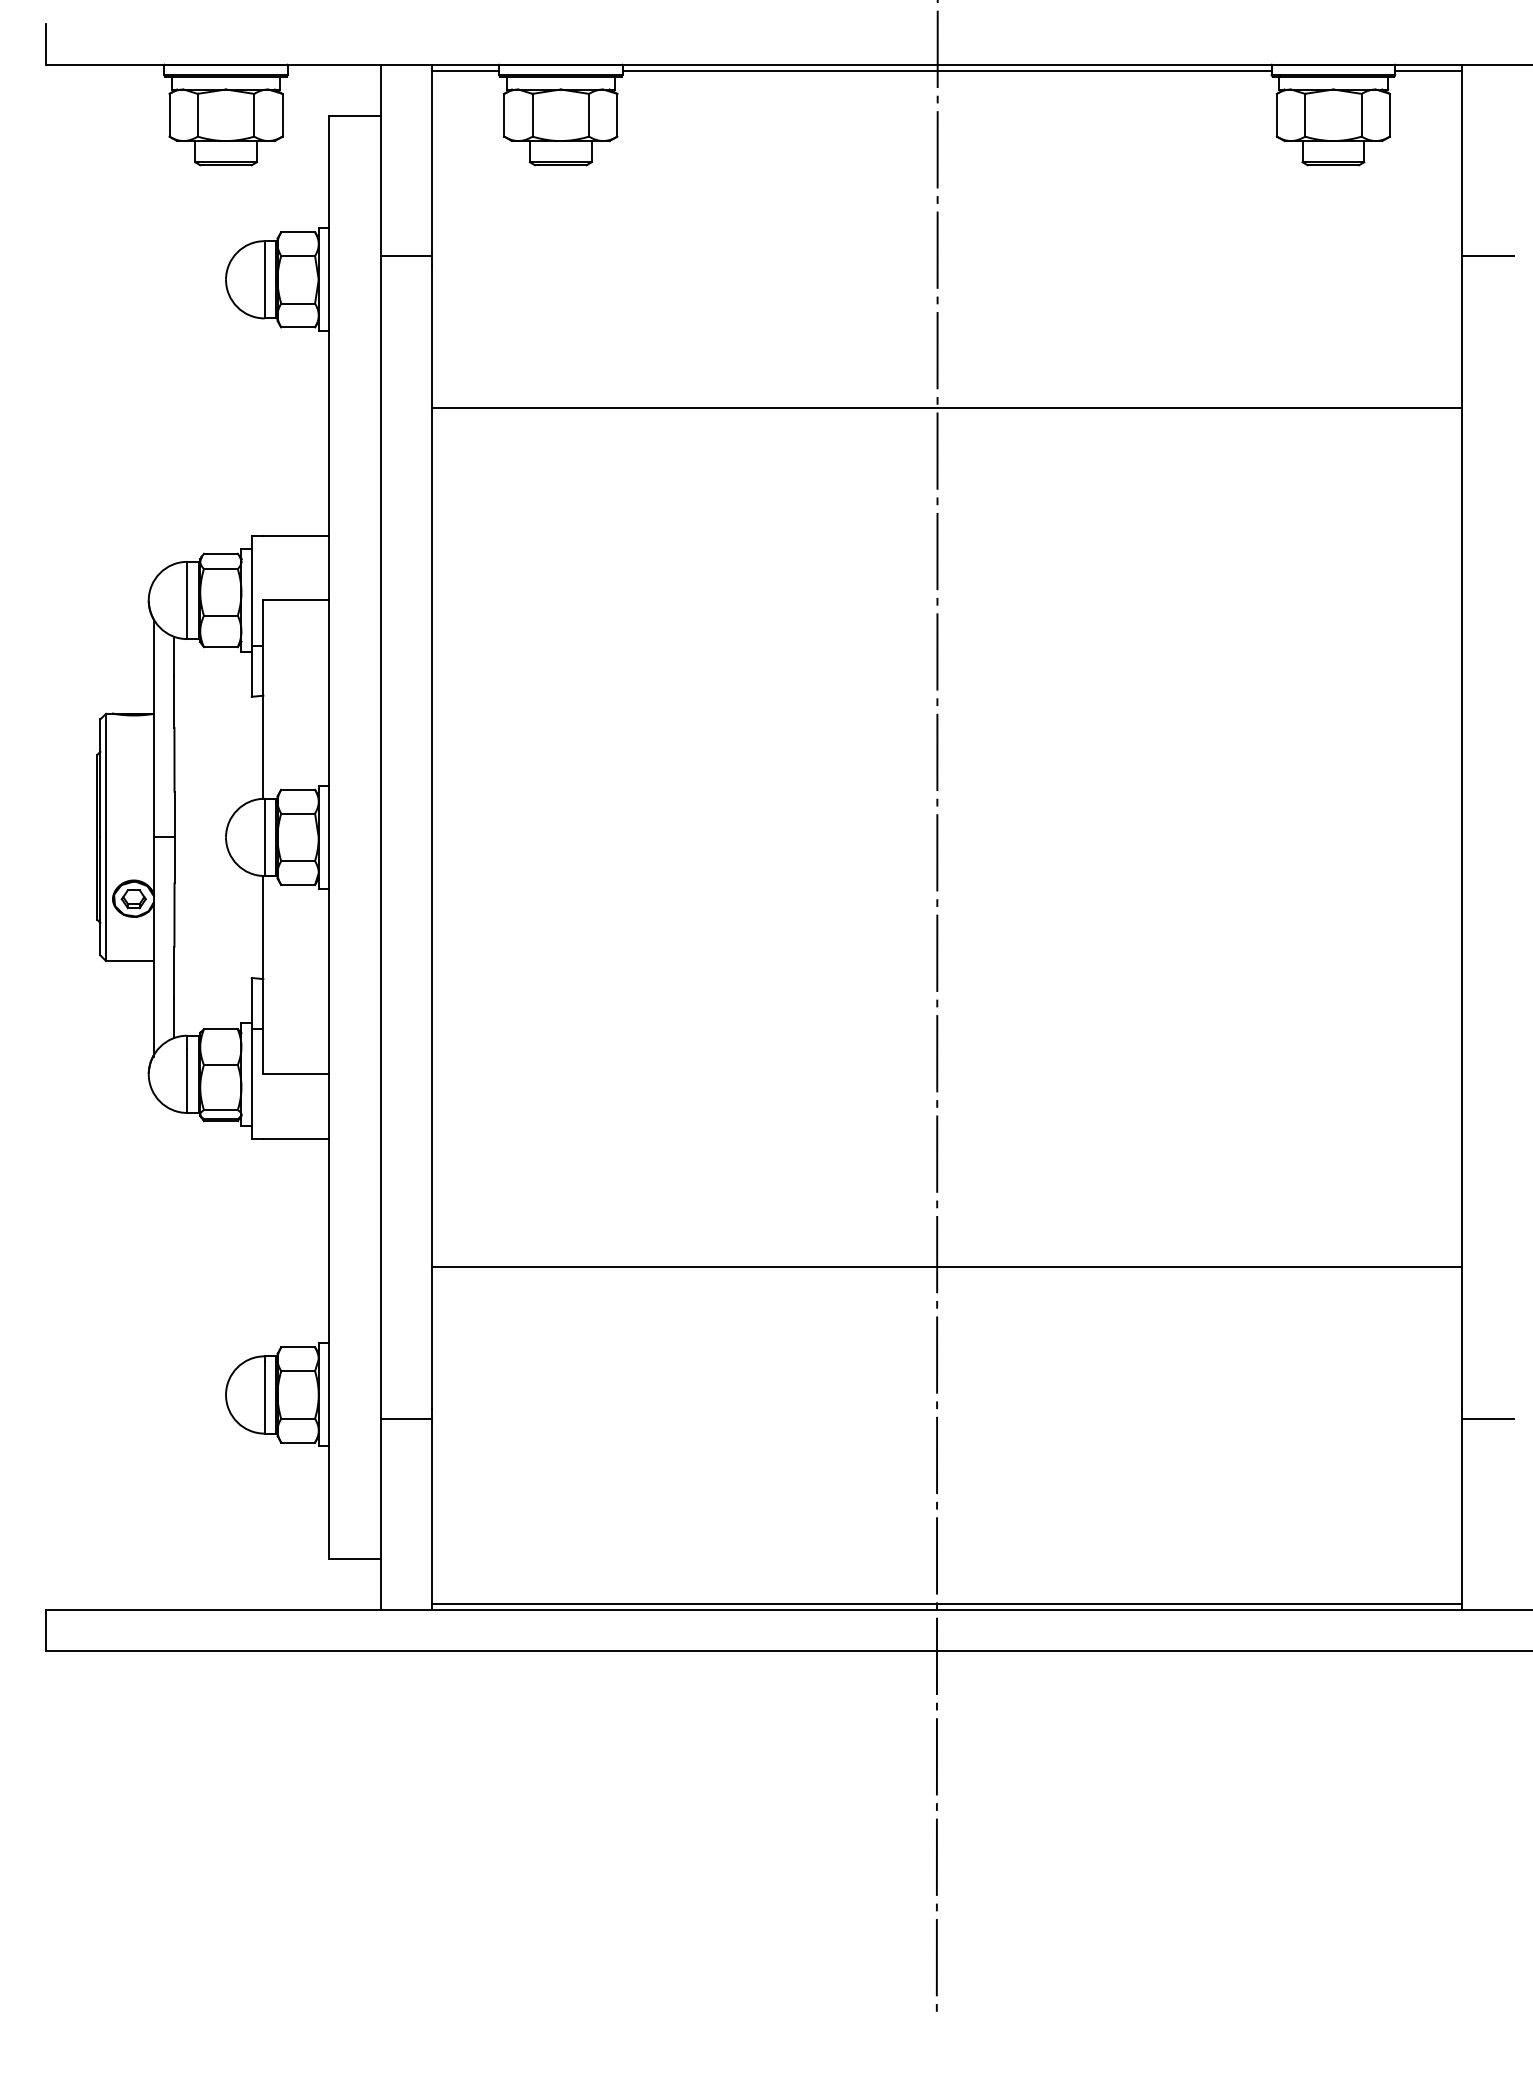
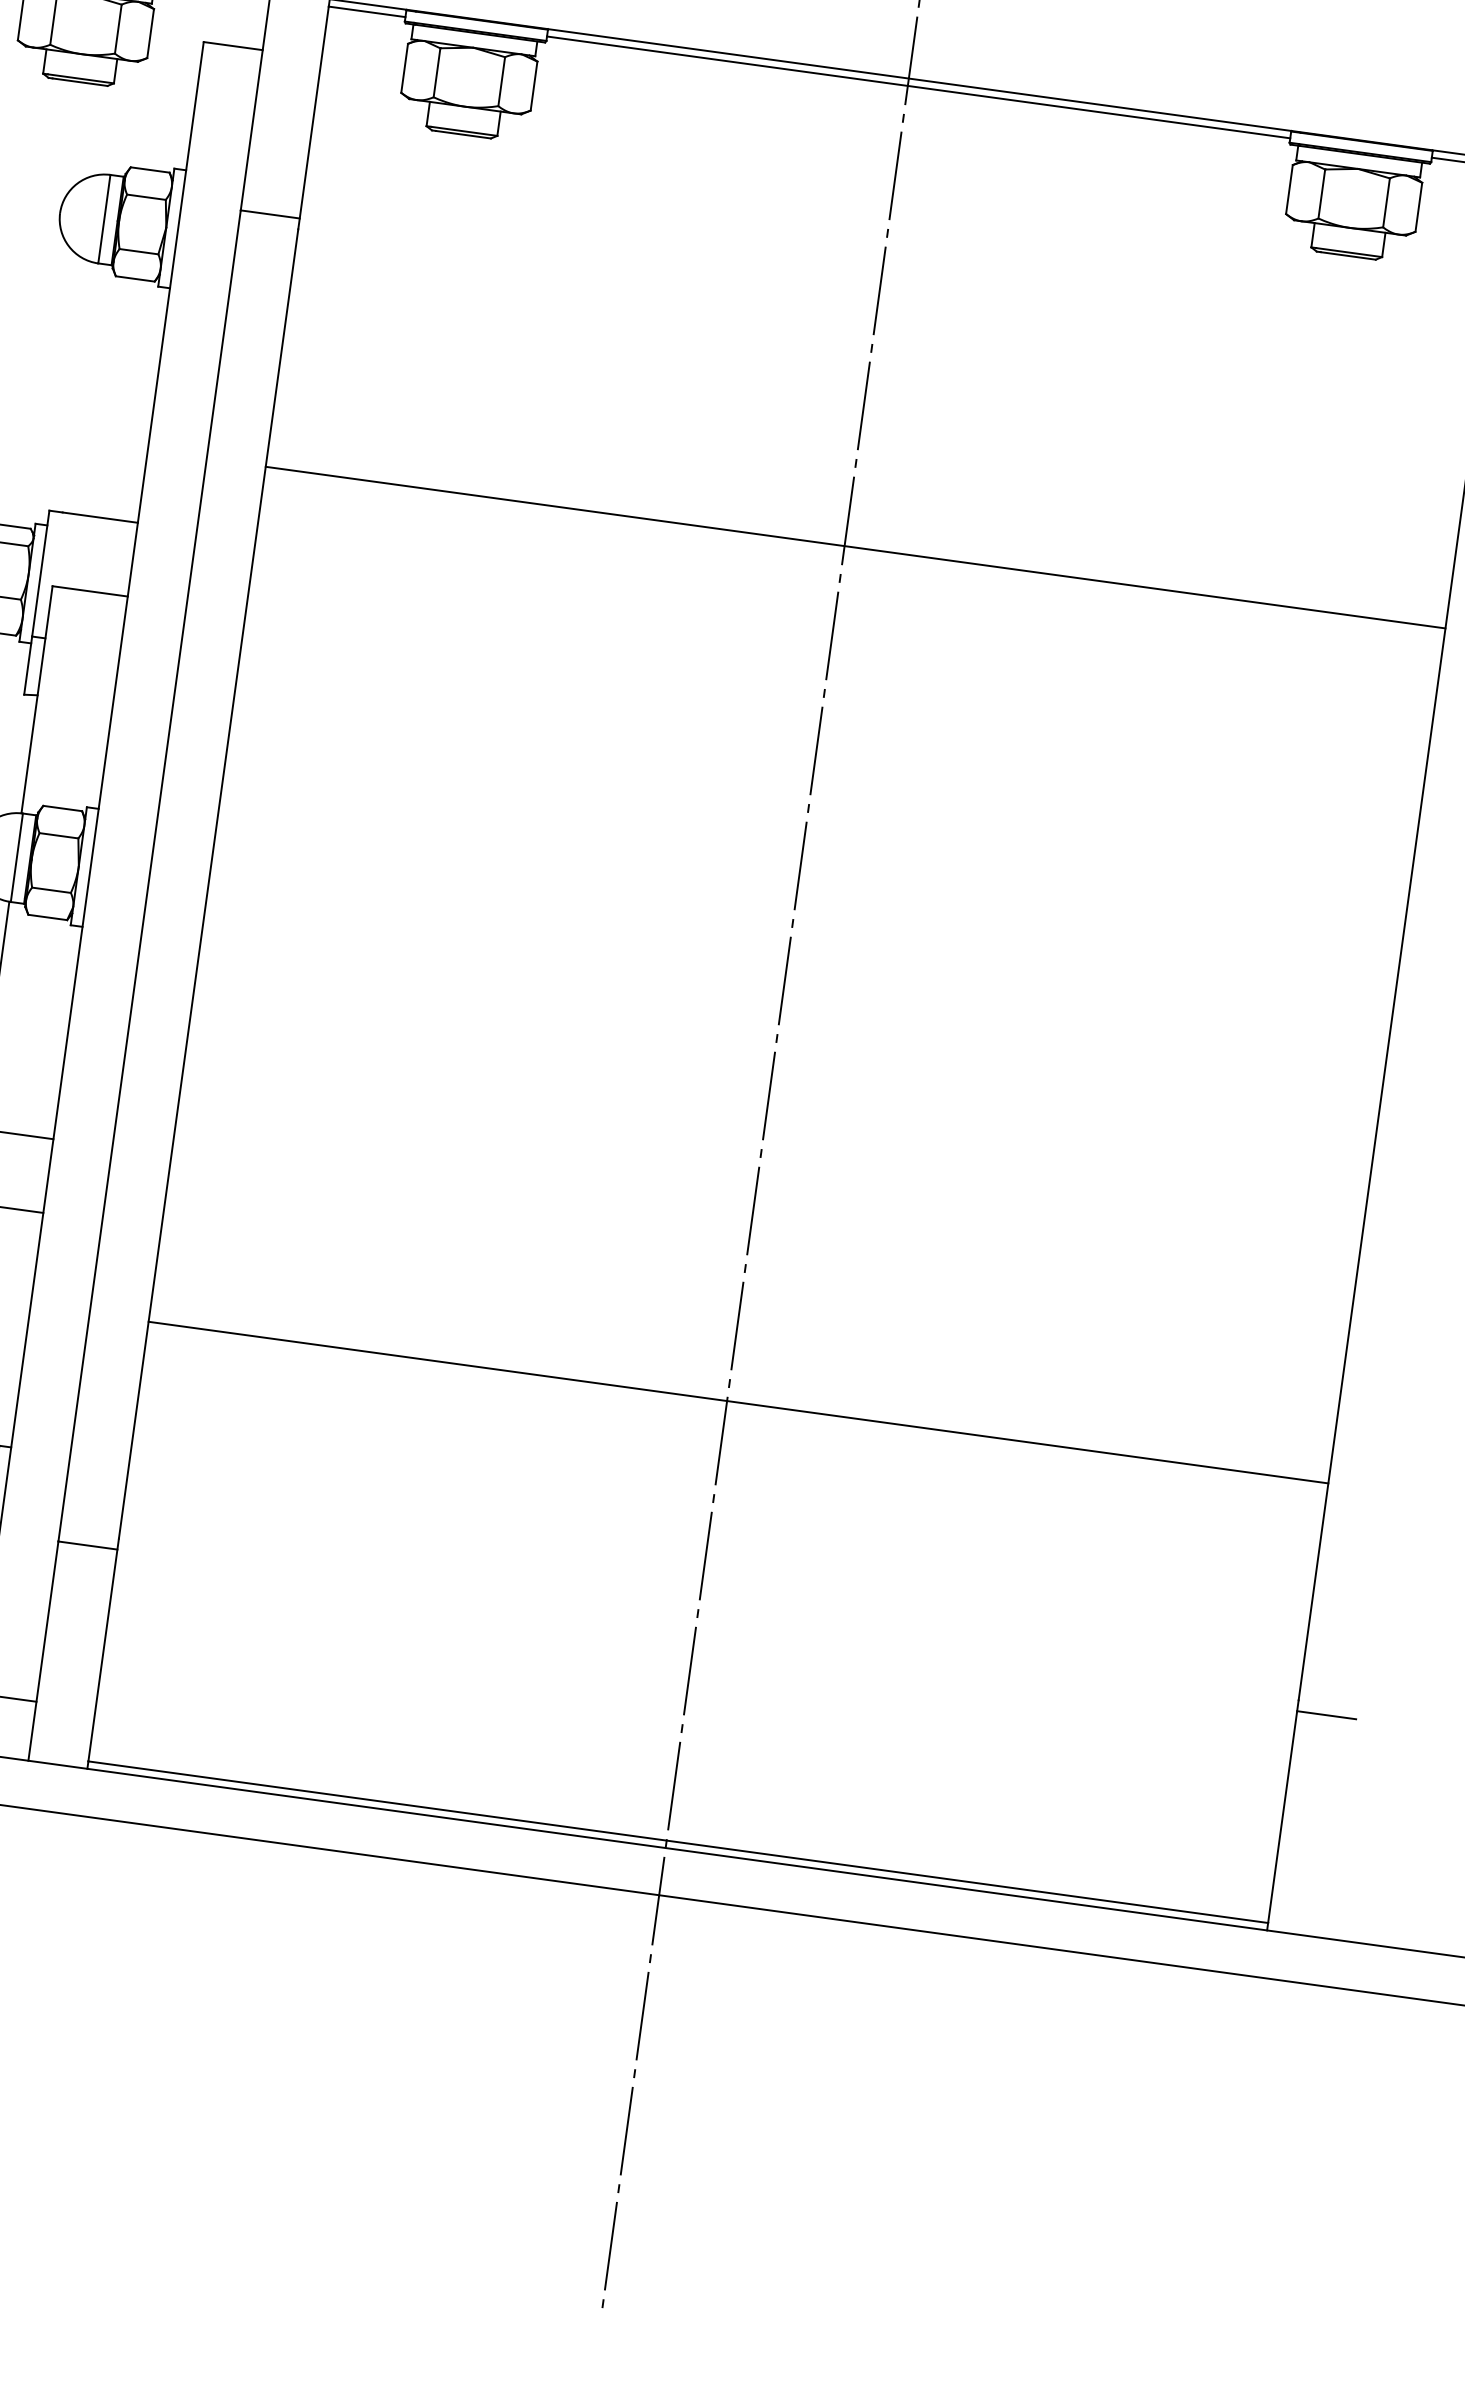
line: (947, 408) -> (855, 548), moved
line: (947, 1266) -> (738, 1402), moved

